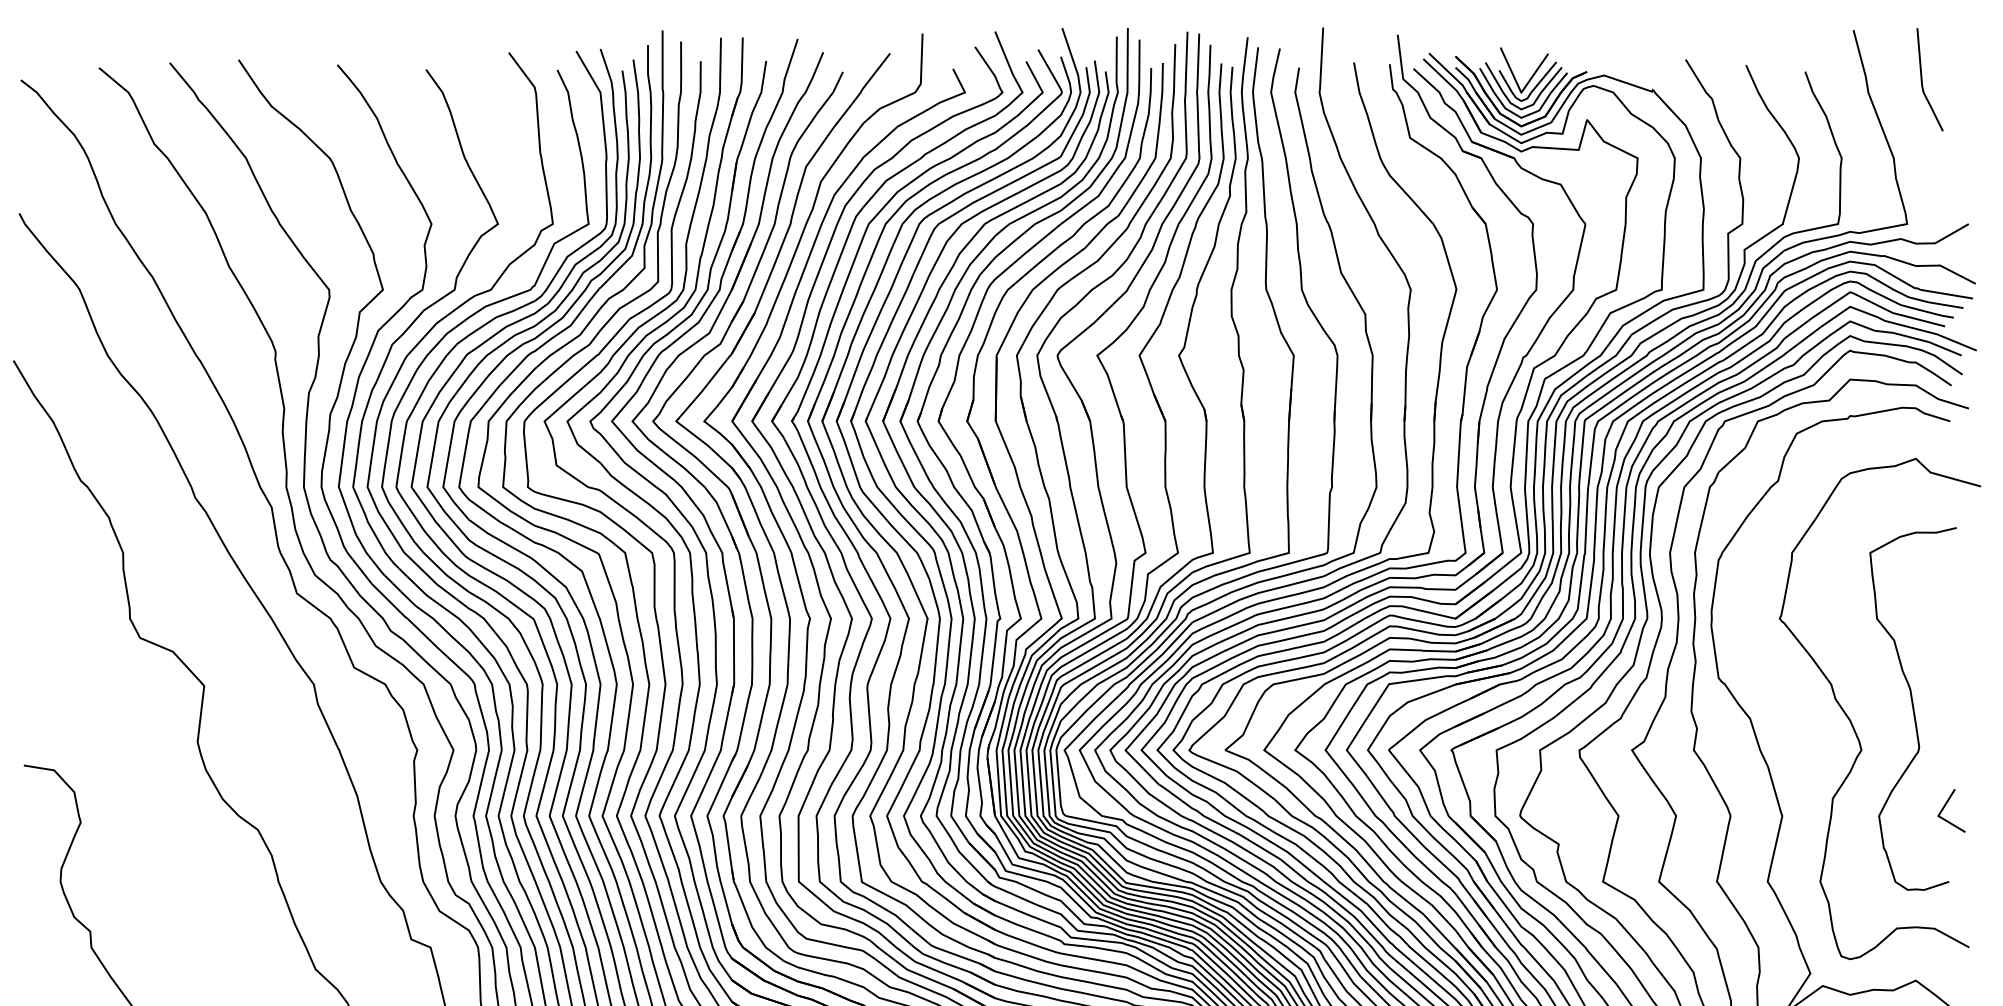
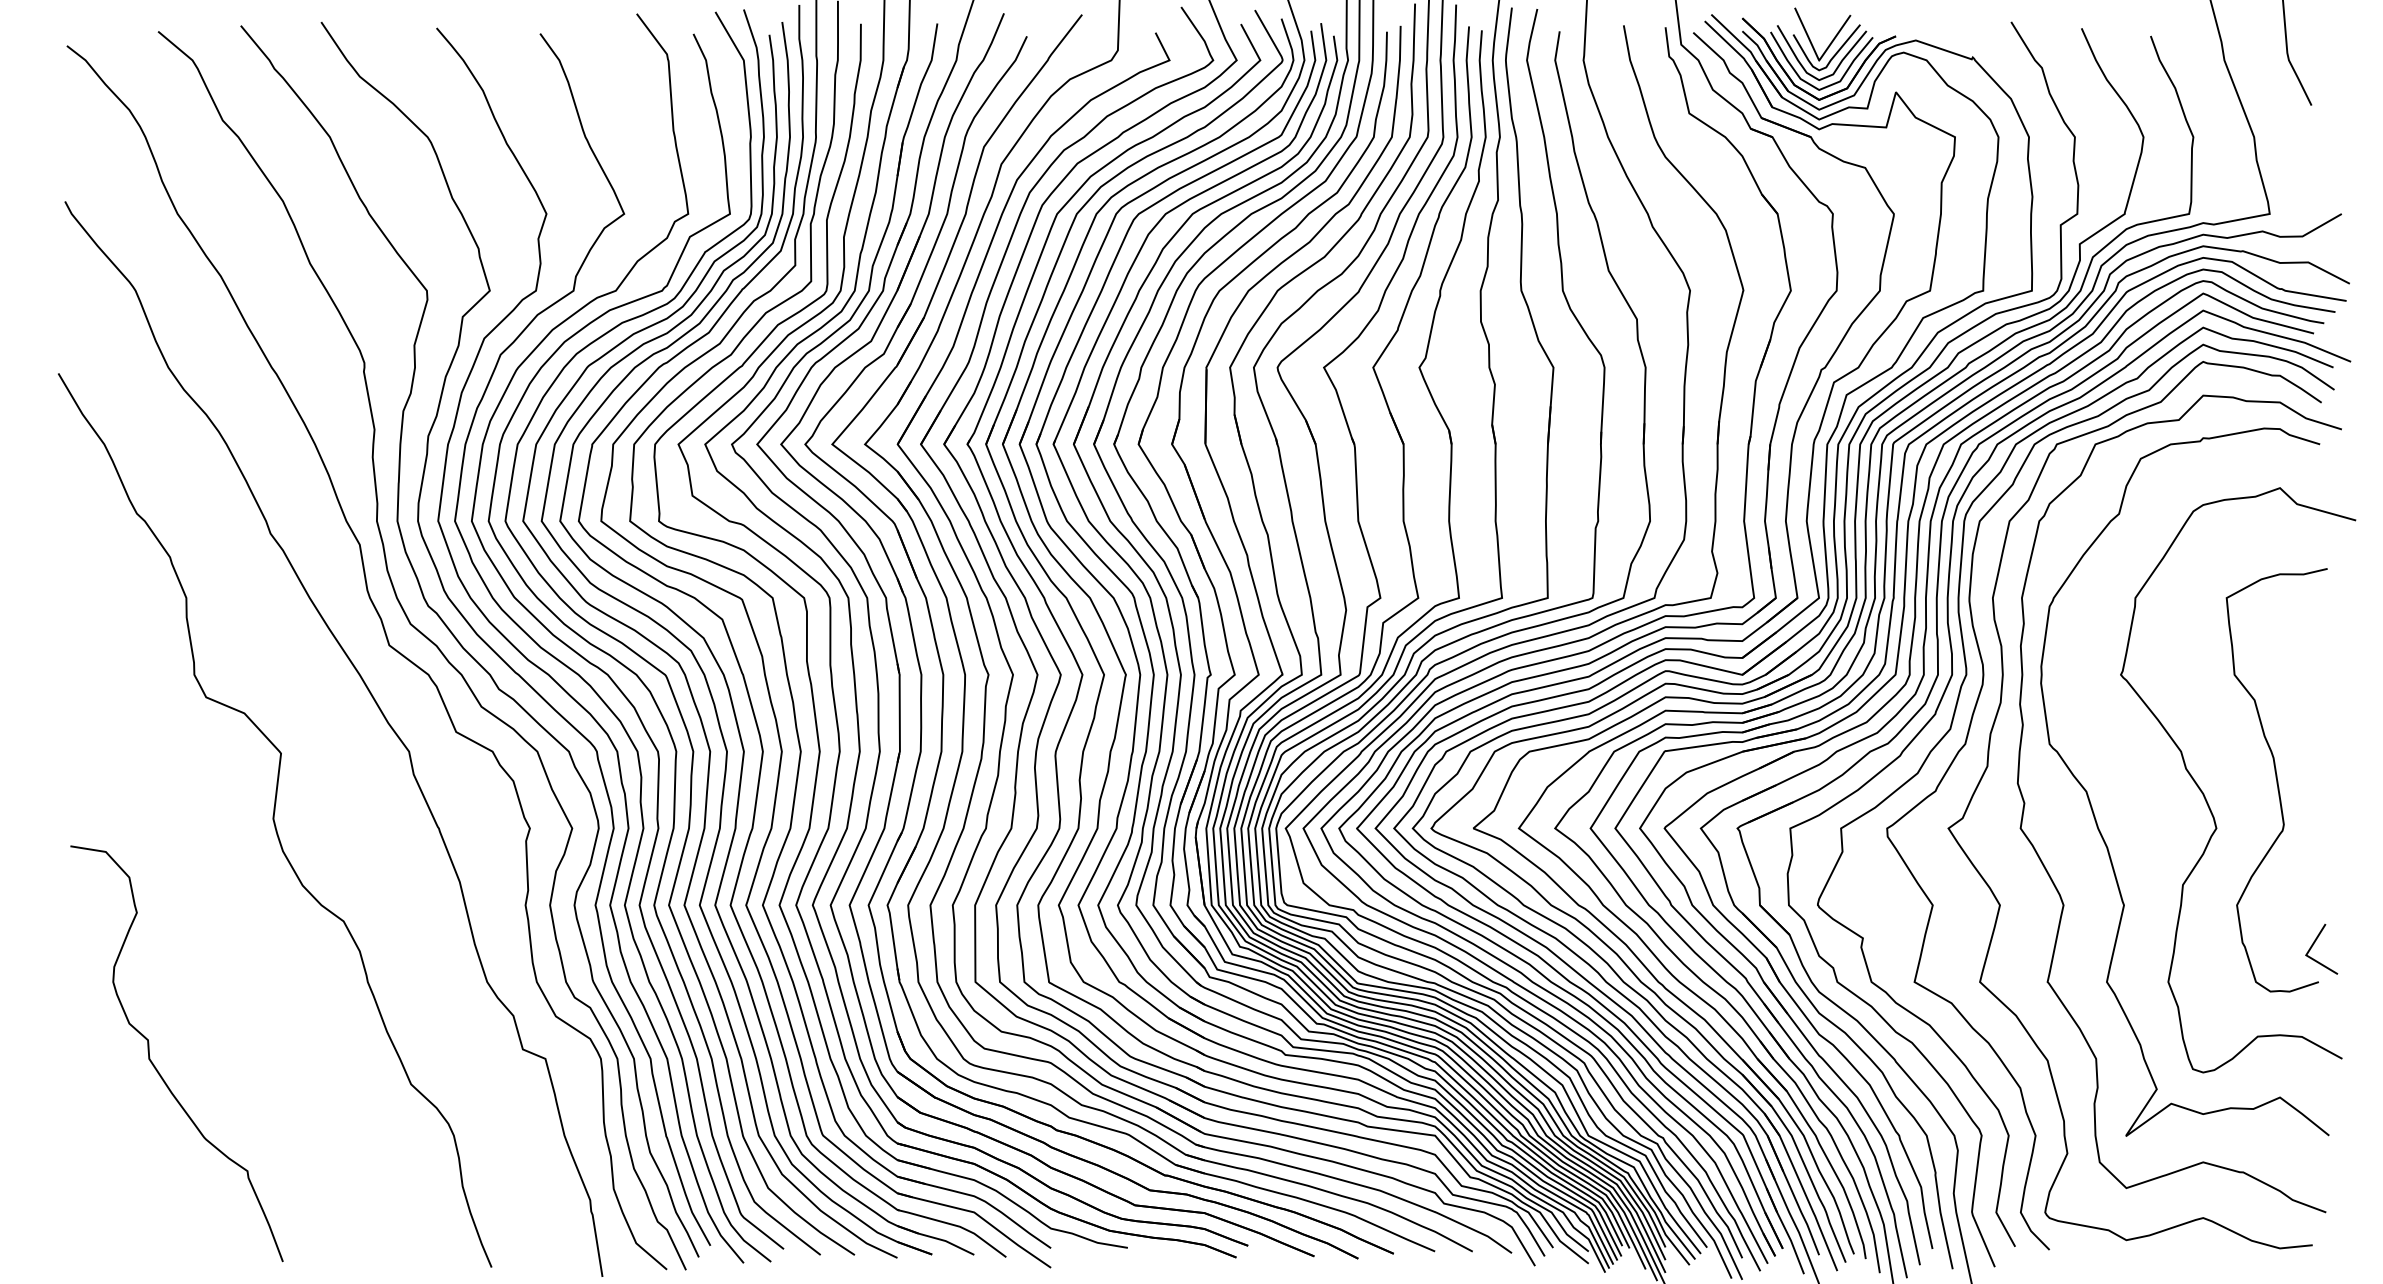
line: (1945, 806) -> (2314, 944), moved

